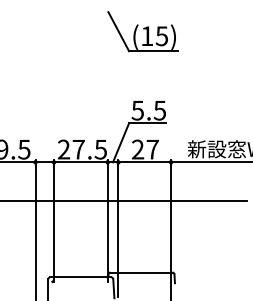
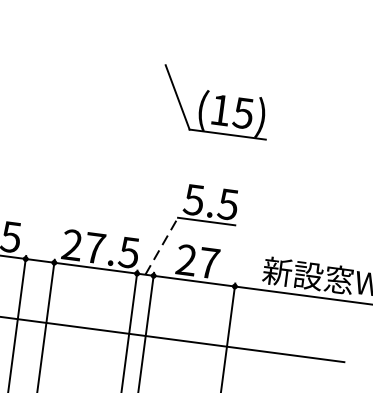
part: (142, 31) -> (214, 101), moved
line: (121, 142) -> (162, 245), solid -> dashed

